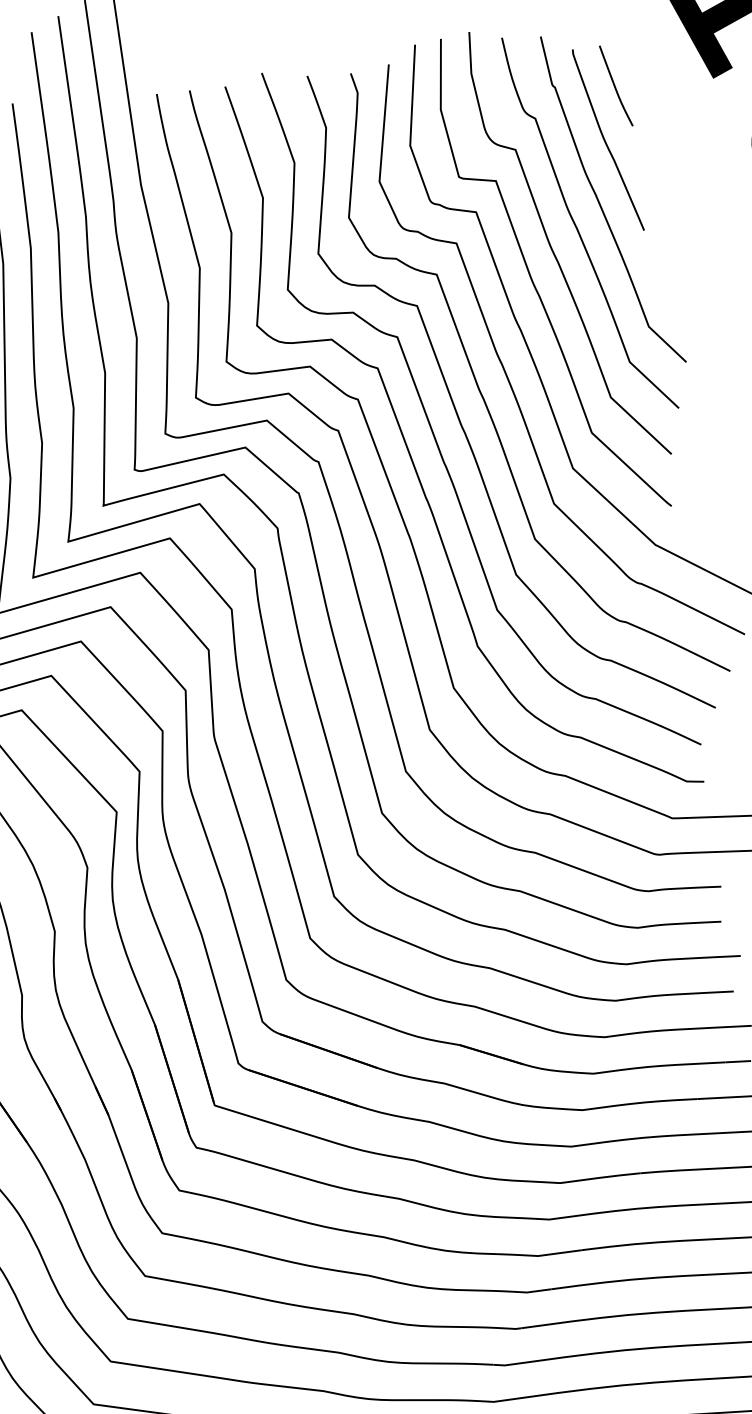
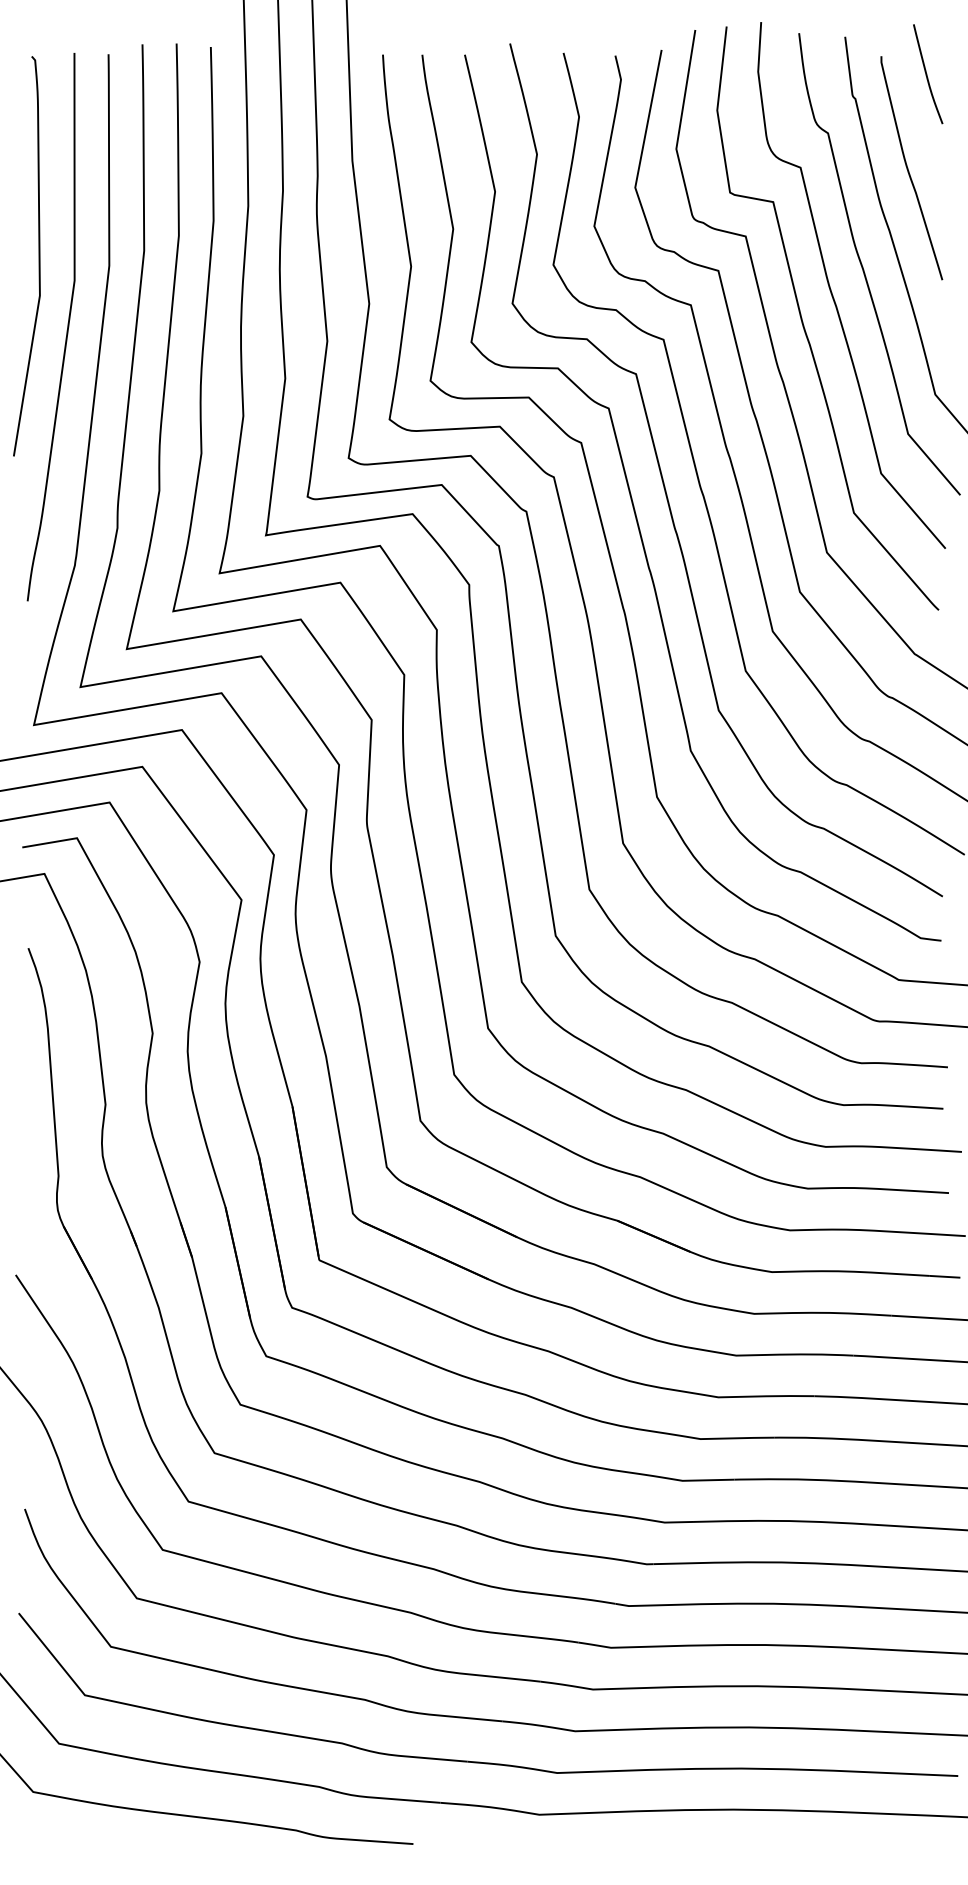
curve: (615, 86) -> (927, 74), moved

